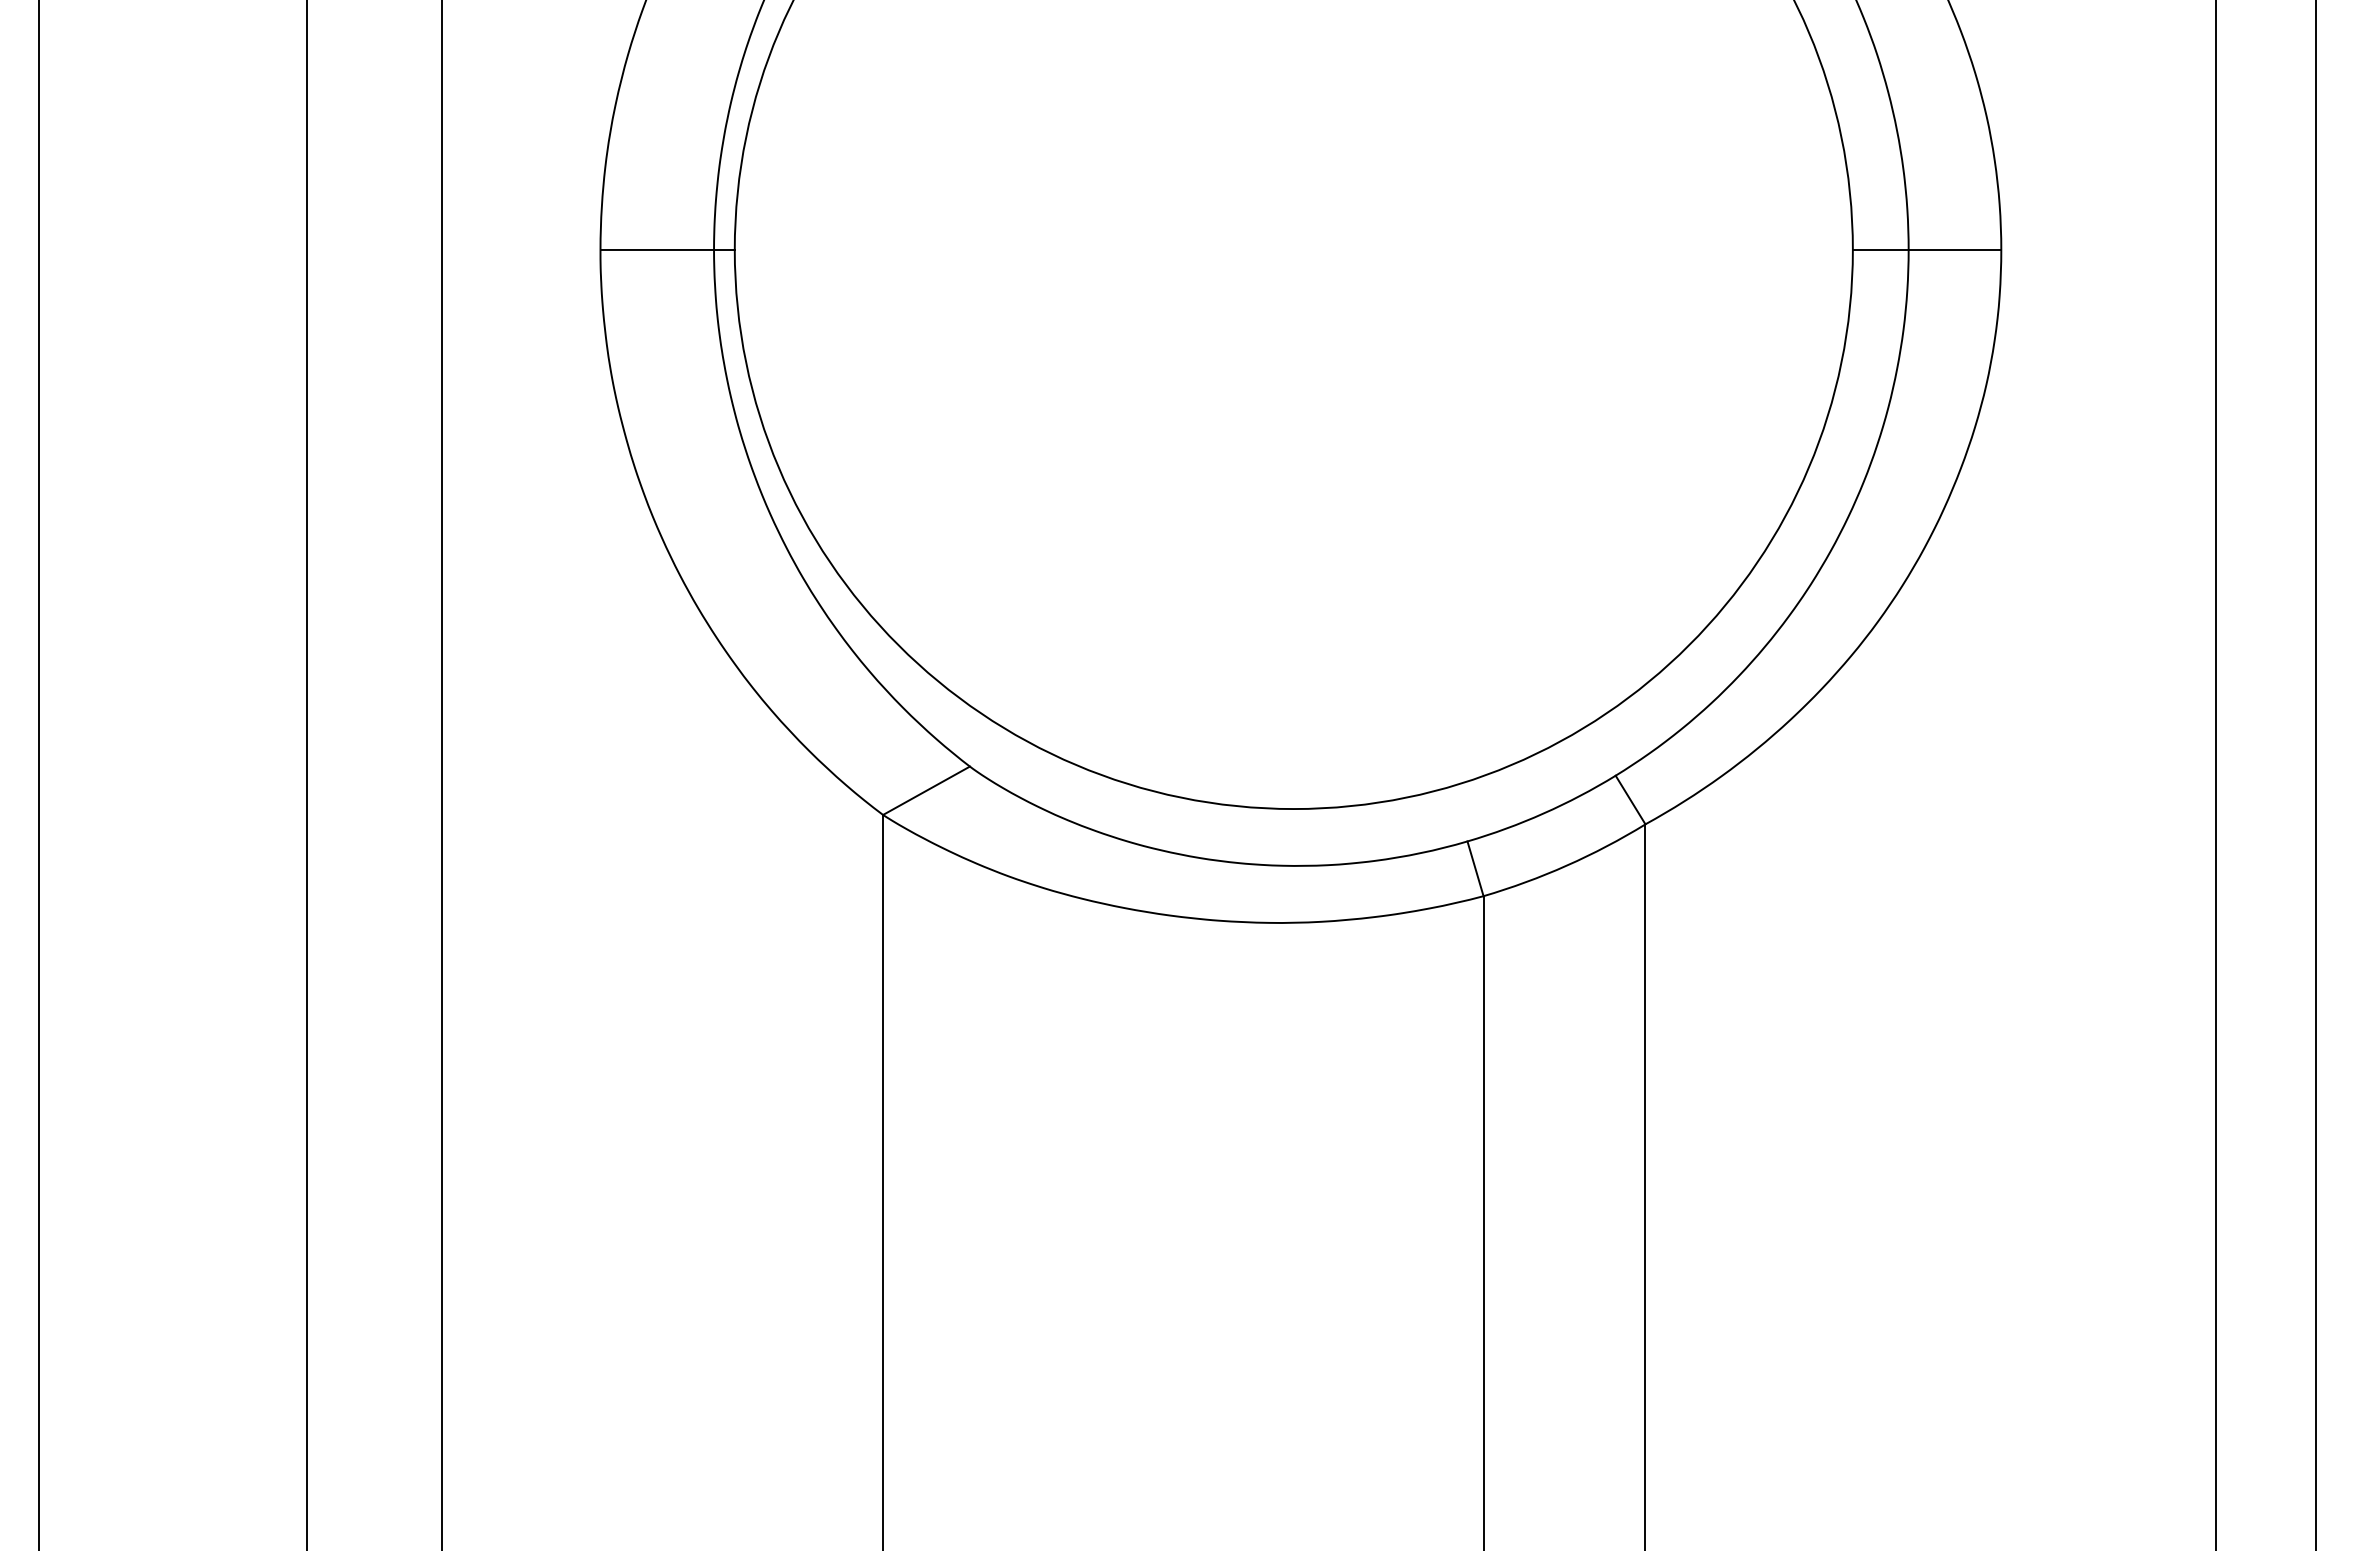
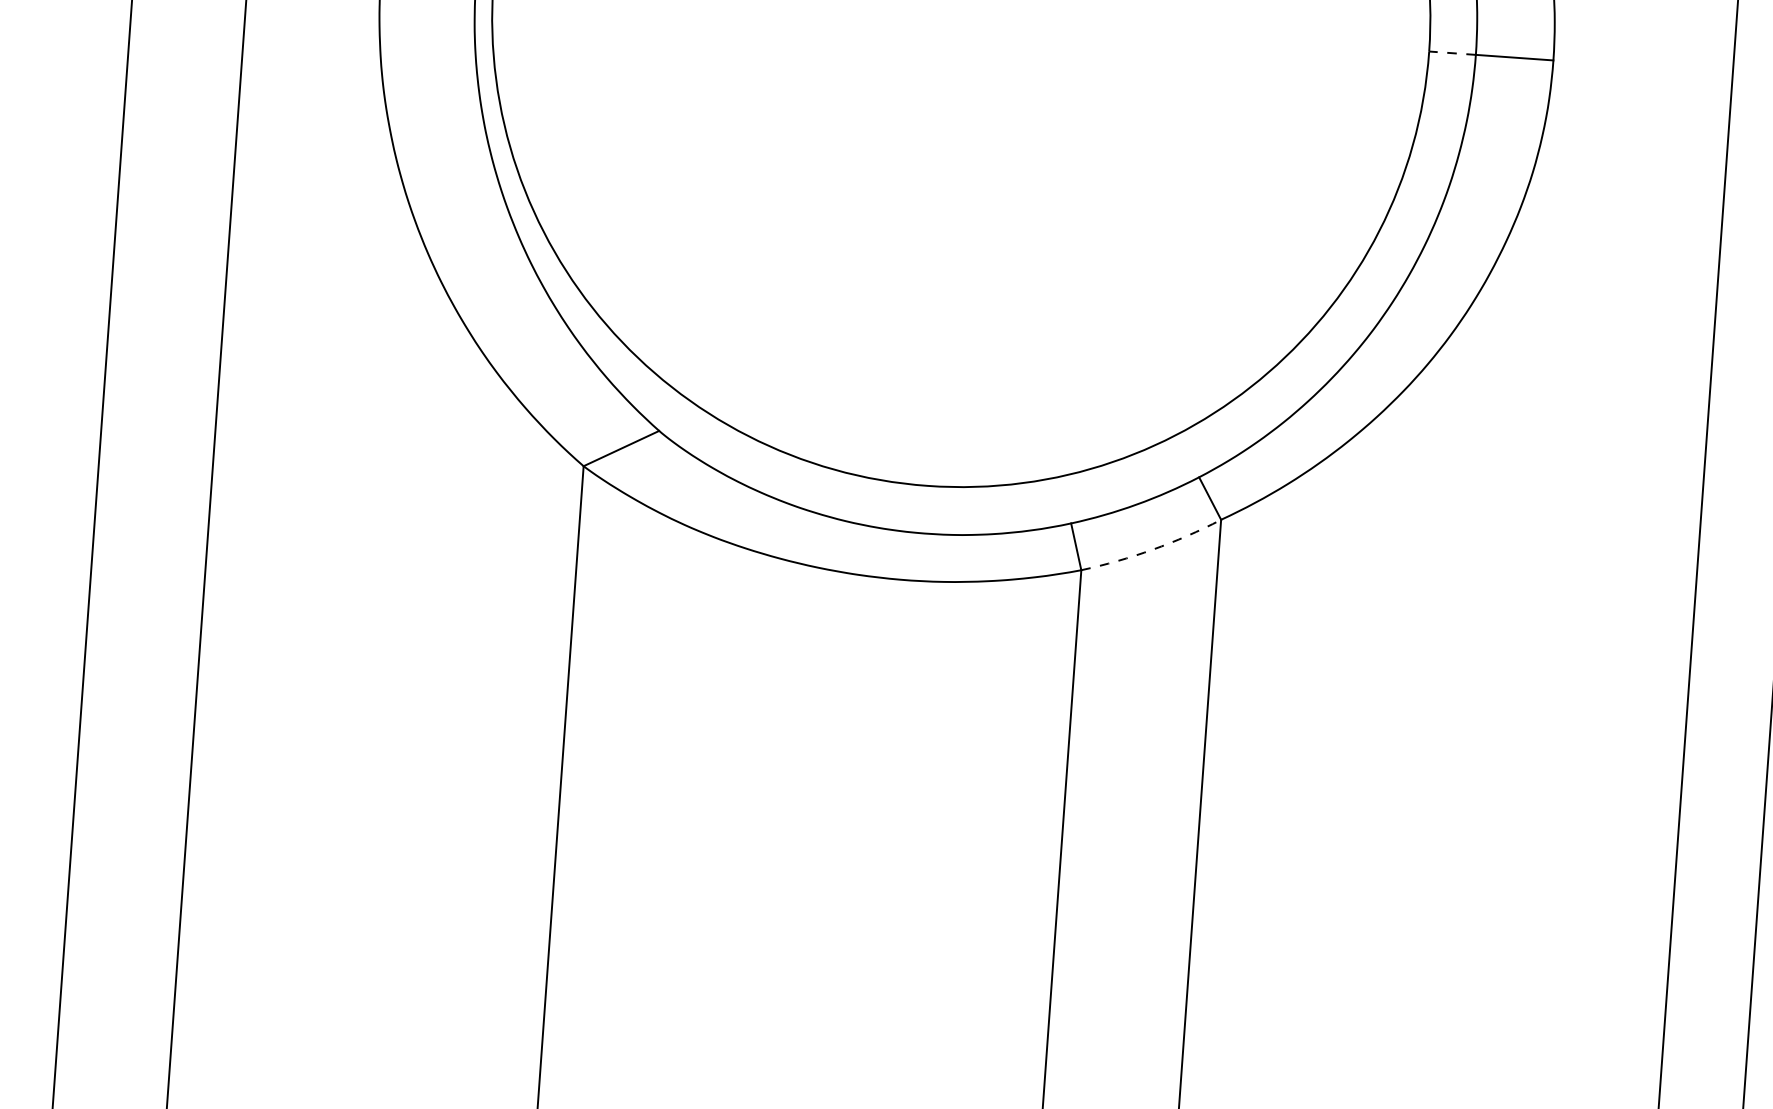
line: (1880, 249) -> (1452, 52), solid -> dashed
arc: (1566, 865) -> (1152, 549), solid -> dashed

